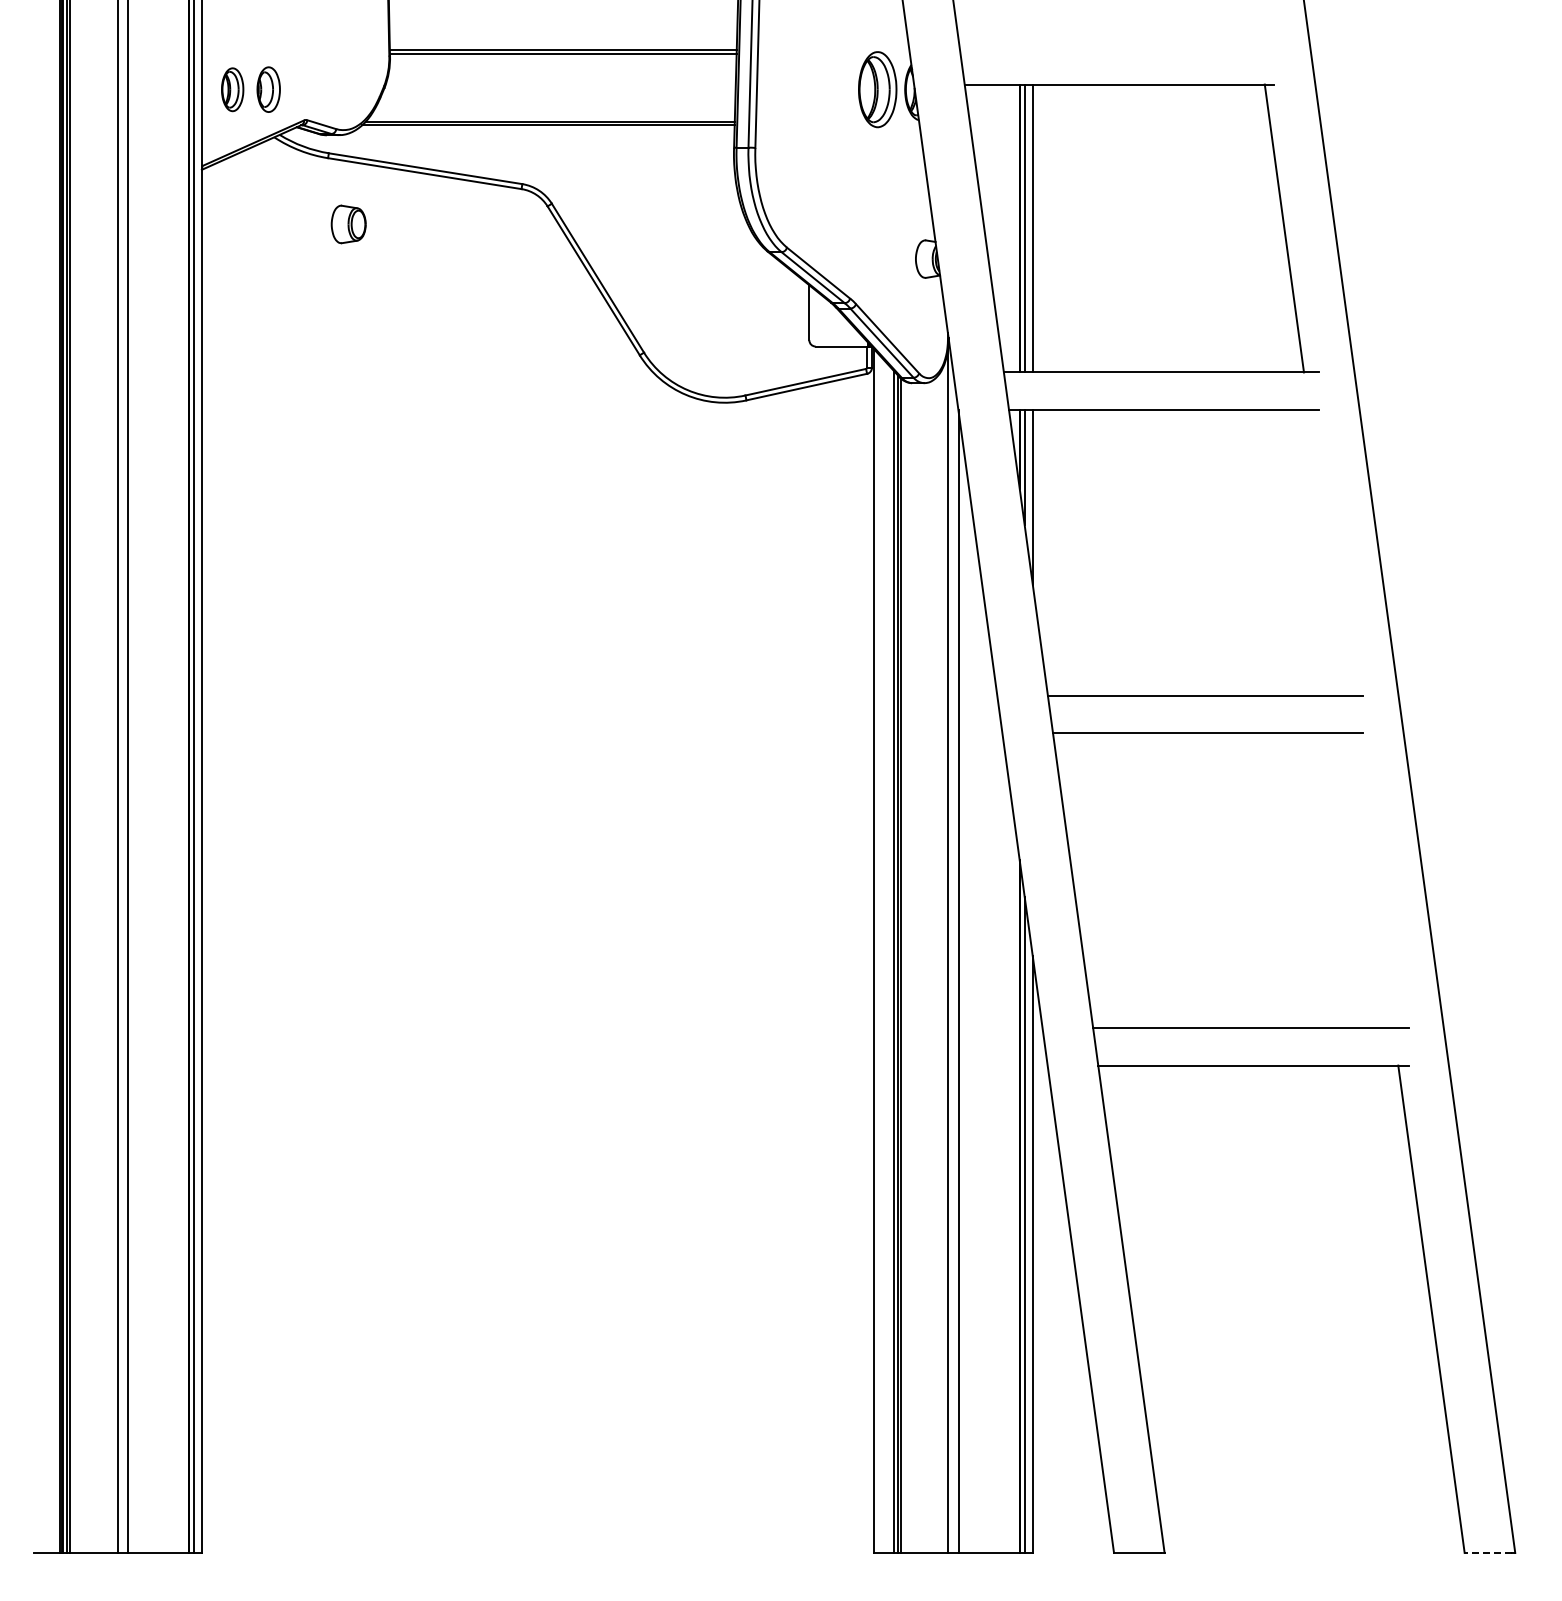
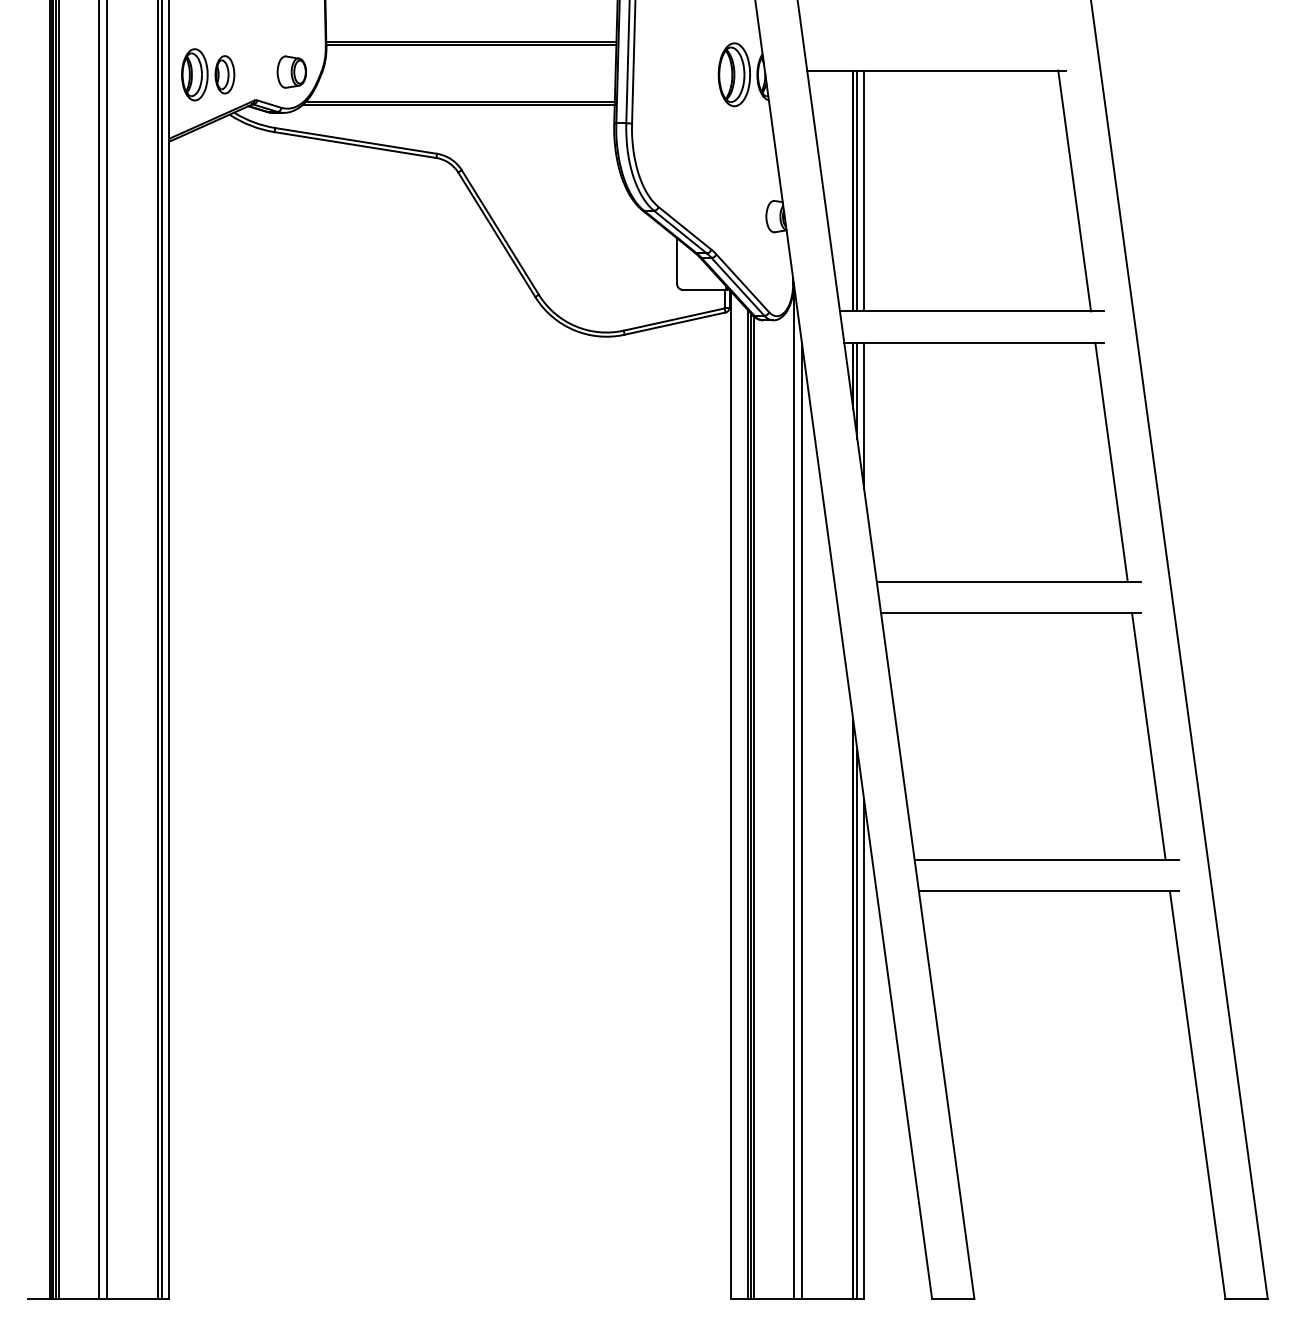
part: (232, 89) -> (194, 74), size x1.43
part: (348, 224) -> (291, 72), moved
line: (1328, 552) -> (1111, 462), added
line: (1373, 880) -> (1149, 736), added
line: (1488, 1552) -> (1245, 1298), dashed -> solid

